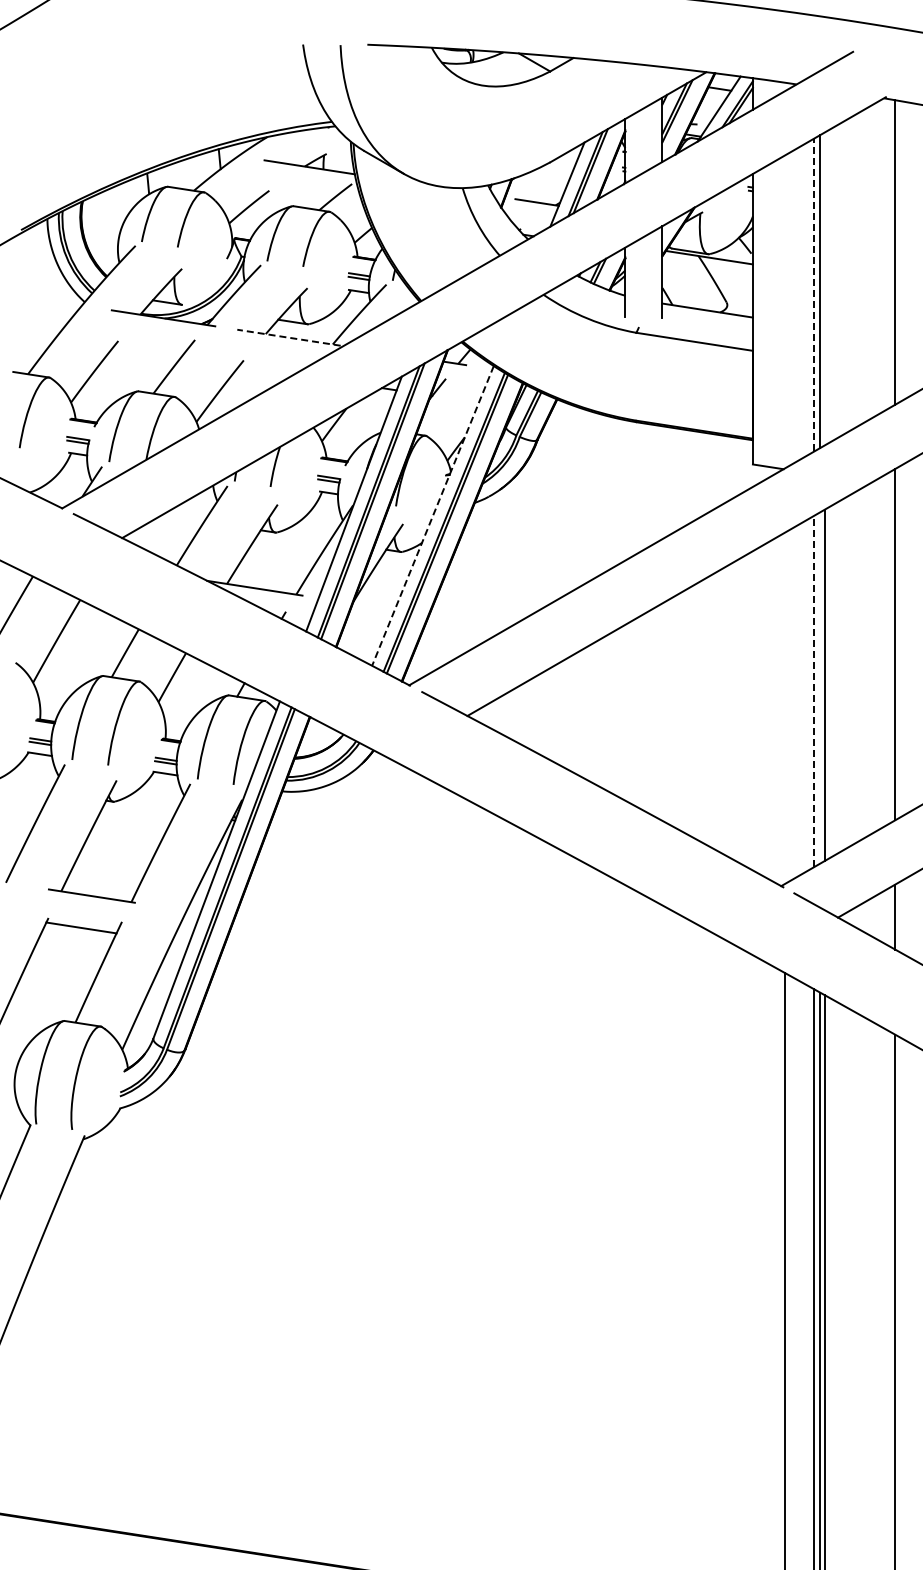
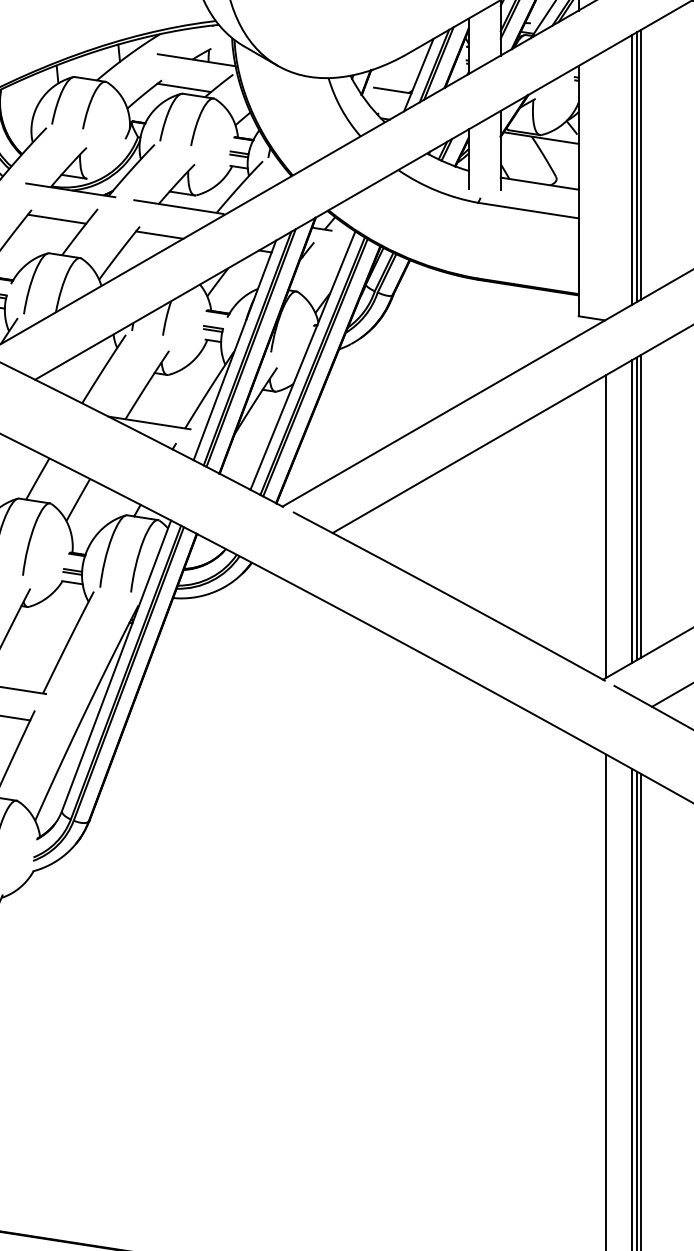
line: (295, 199) -> (184, 87), added
line: (824, 288) -> (640, 164), added
line: (814, 294) -> (631, 169), dashed -> solid
line: (288, 337) -> (178, 206), dashed -> solid
line: (147, 351) -> (56, 218), added
line: (266, 370) -> (159, 235), added
line: (432, 515) -> (302, 360), dashed -> solid
line: (820, 687) -> (636, 508), added
line: (814, 691) -> (631, 511), dashed -> solid
line: (784, 708) -> (605, 526), added

